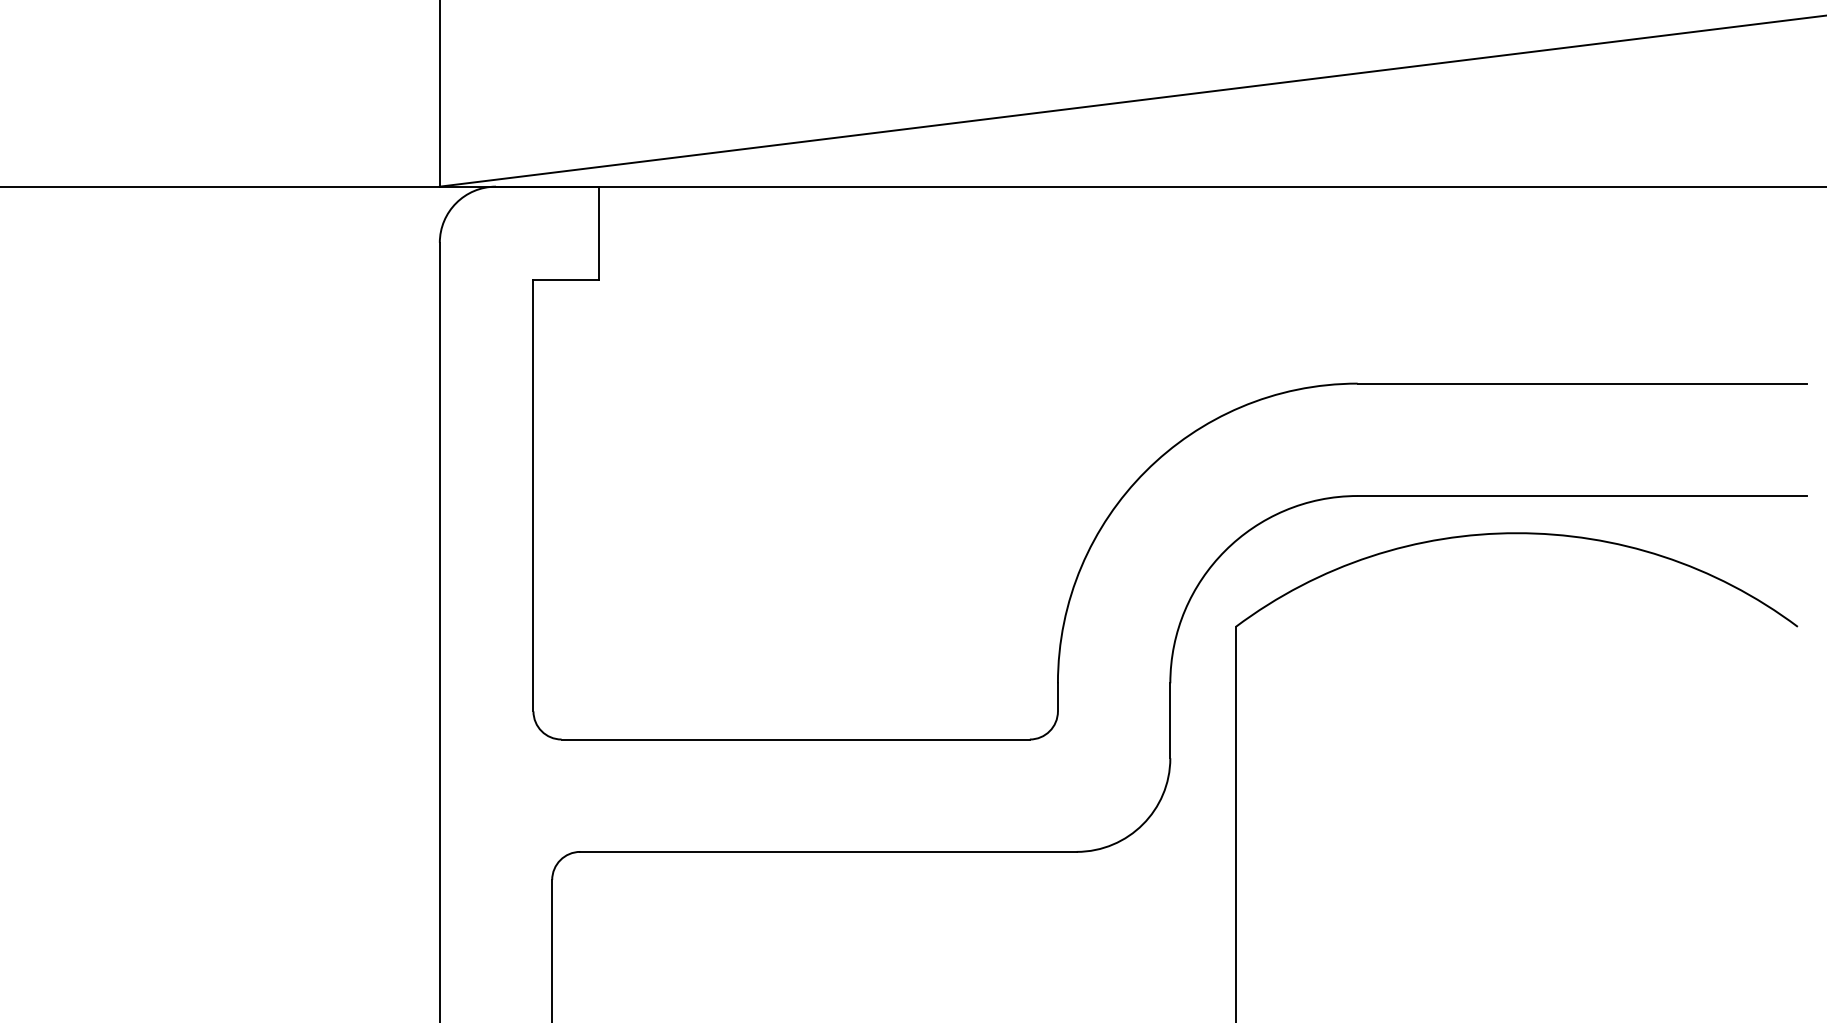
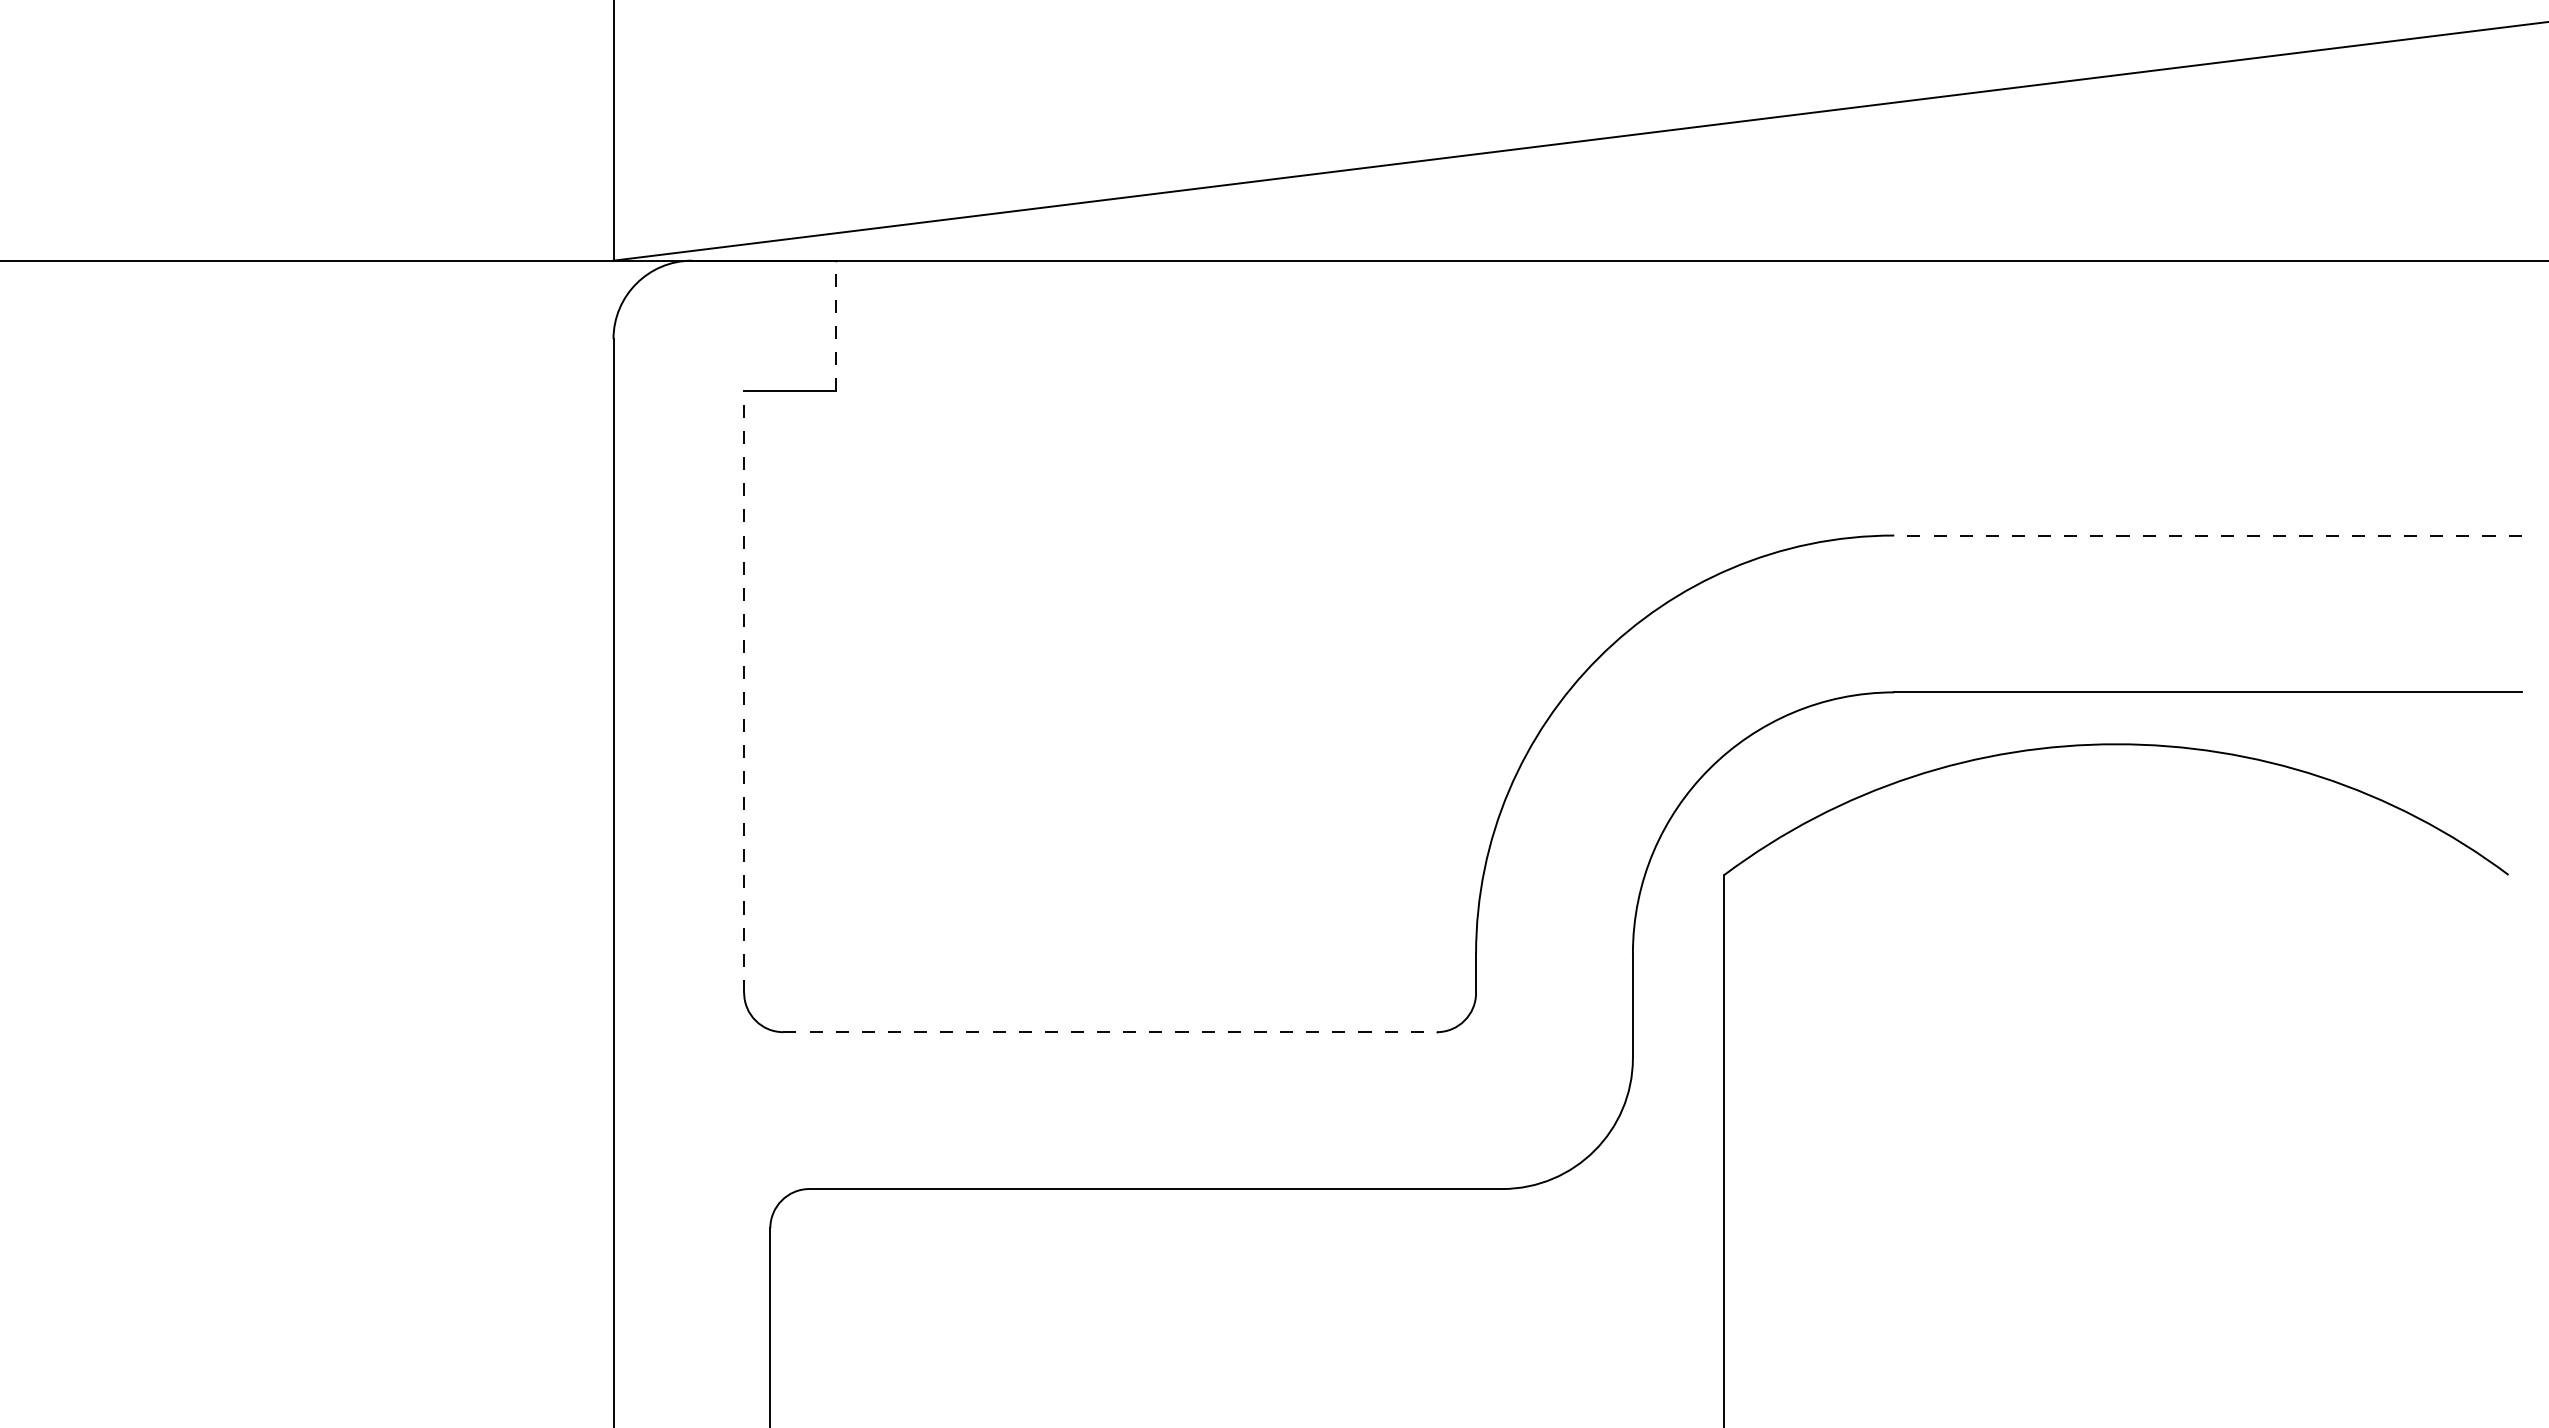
line: (598, 233) -> (835, 325), solid -> dashed
line: (1582, 383) -> (2207, 535), solid -> dashed
line: (533, 496) -> (744, 692), solid -> dashed
line: (795, 739) -> (1110, 1032), solid -> dashed

